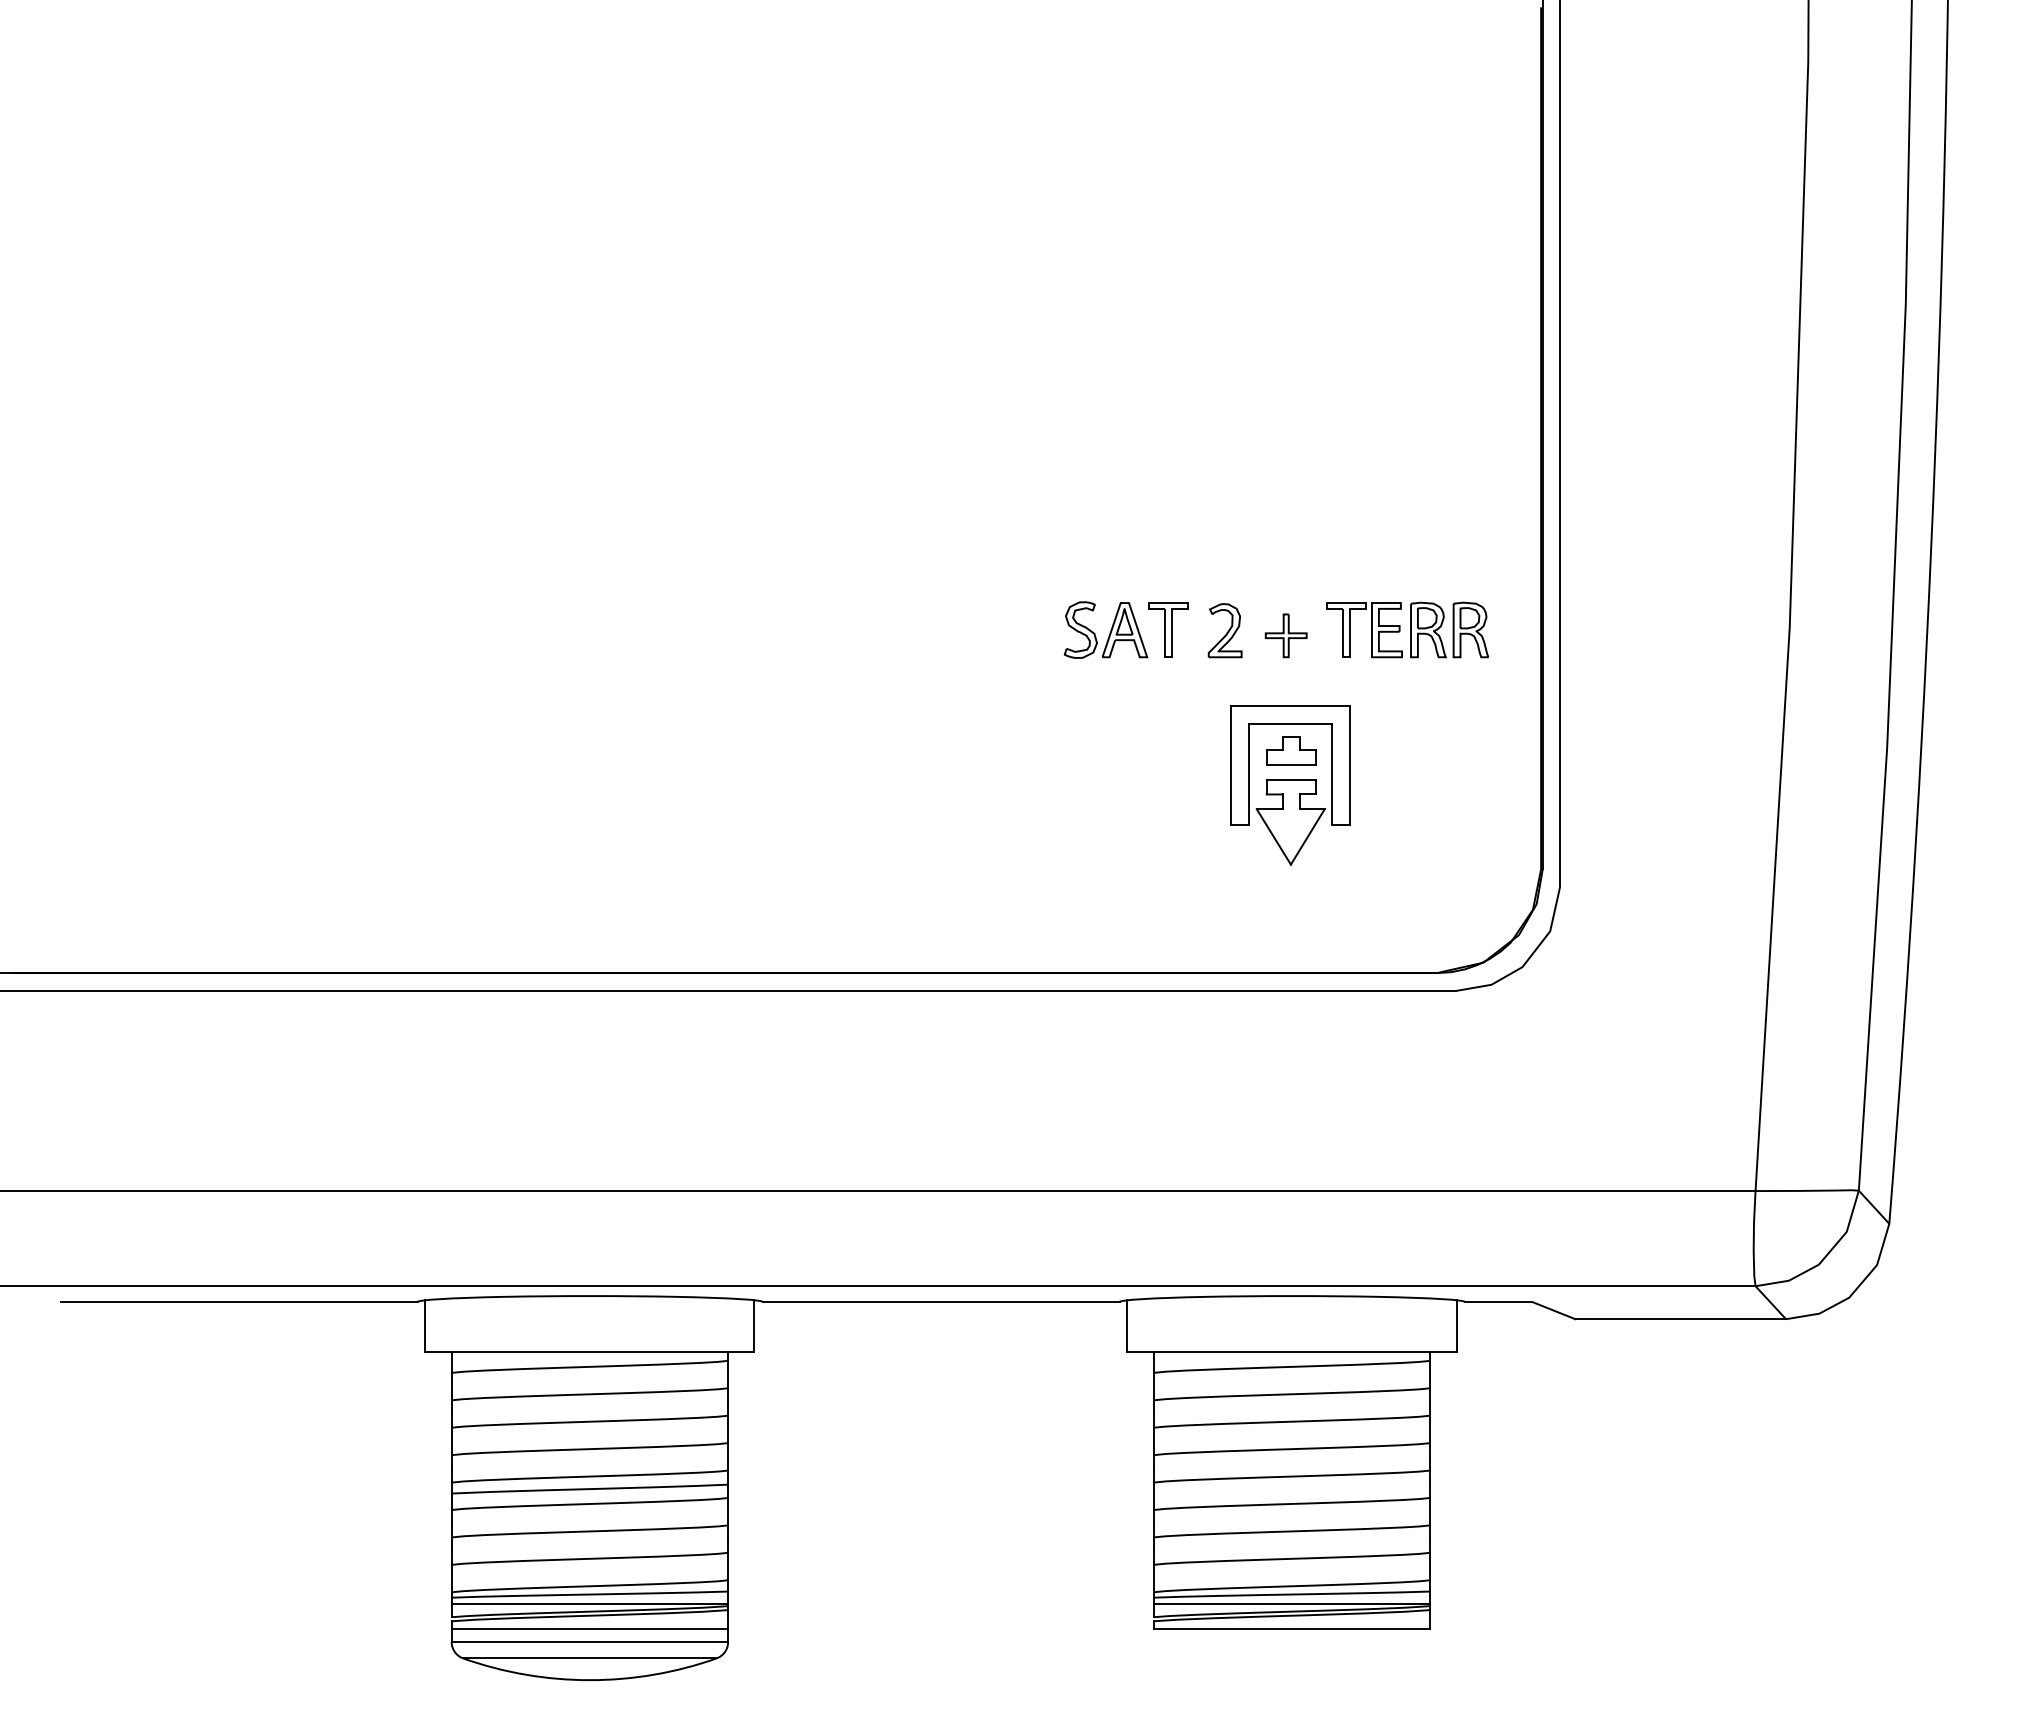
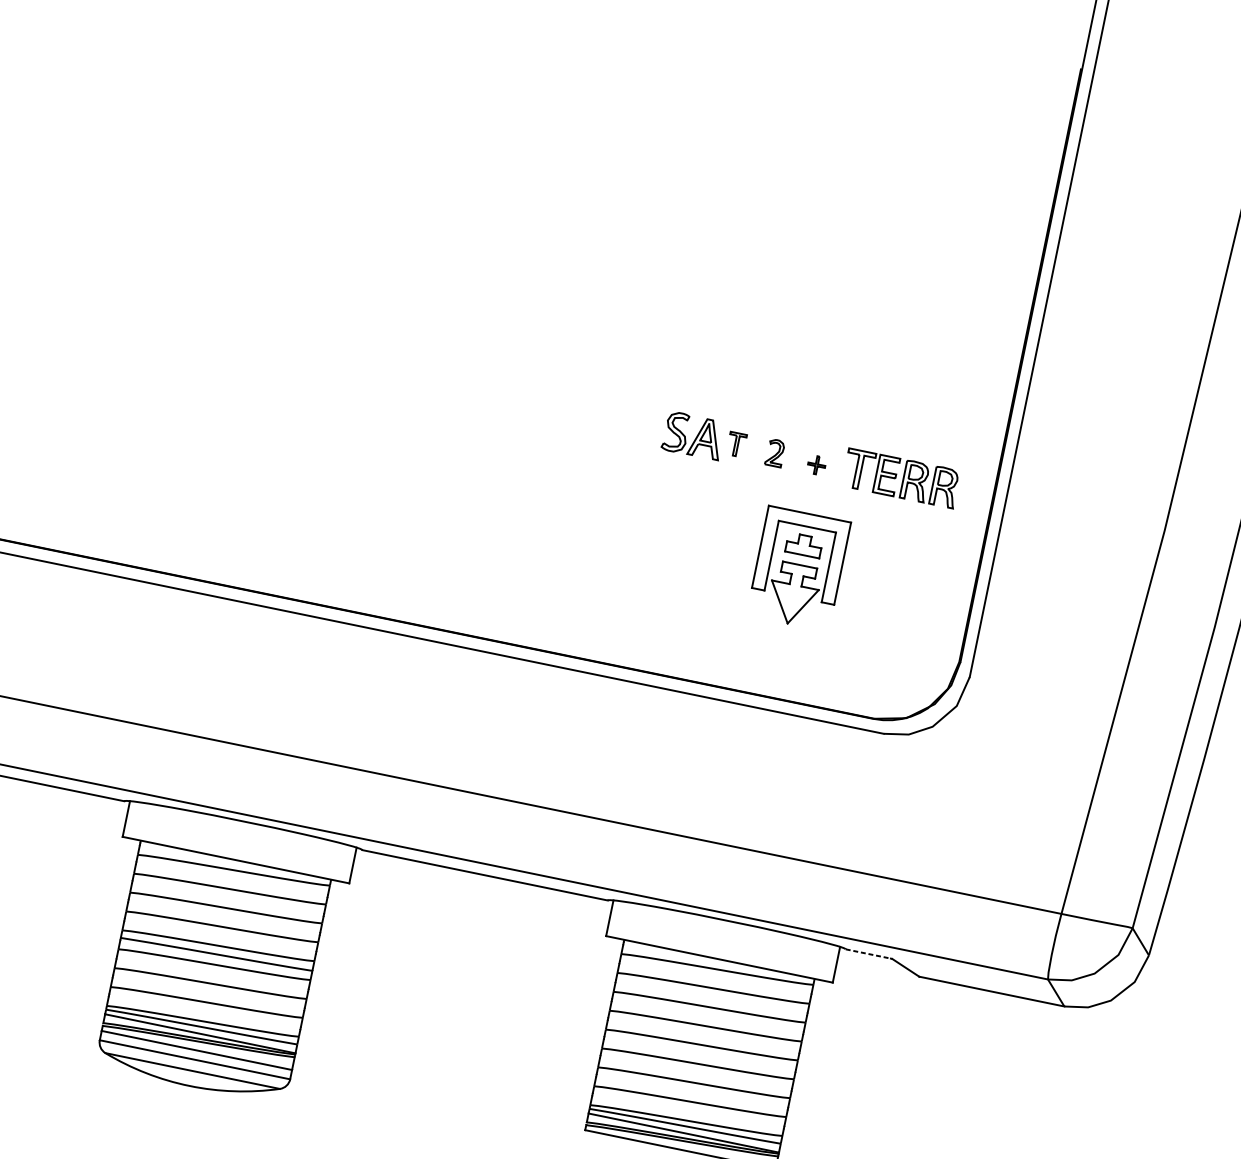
part: (1168, 629) -> (736, 444), size x0.6
part: (1224, 630) -> (775, 452), size x0.7
part: (1285, 635) -> (816, 464), size x0.6
line: (1497, 1302) -> (868, 954), solid -> dashed

